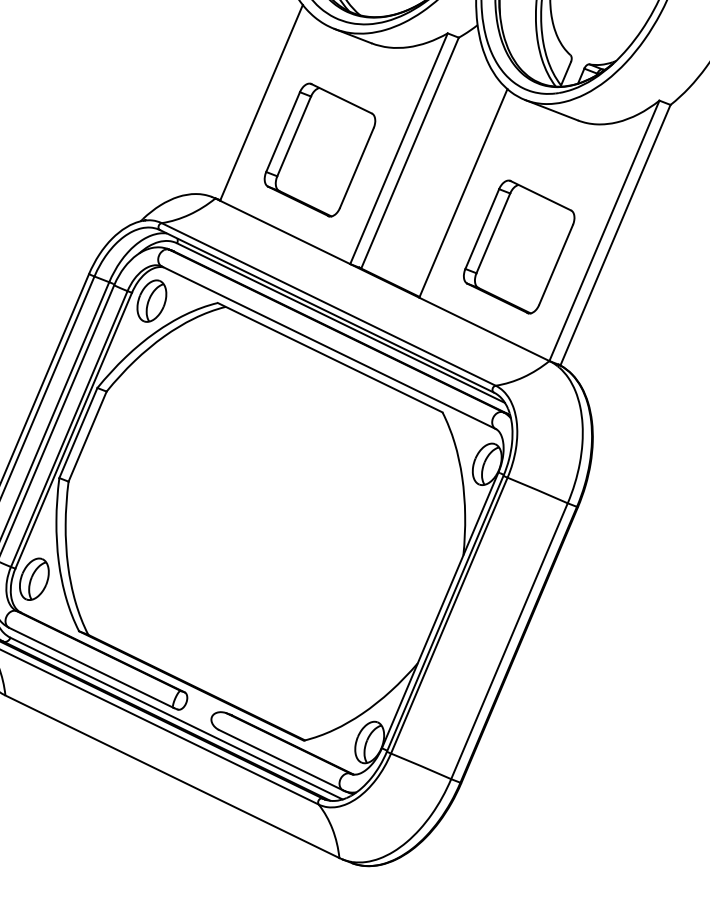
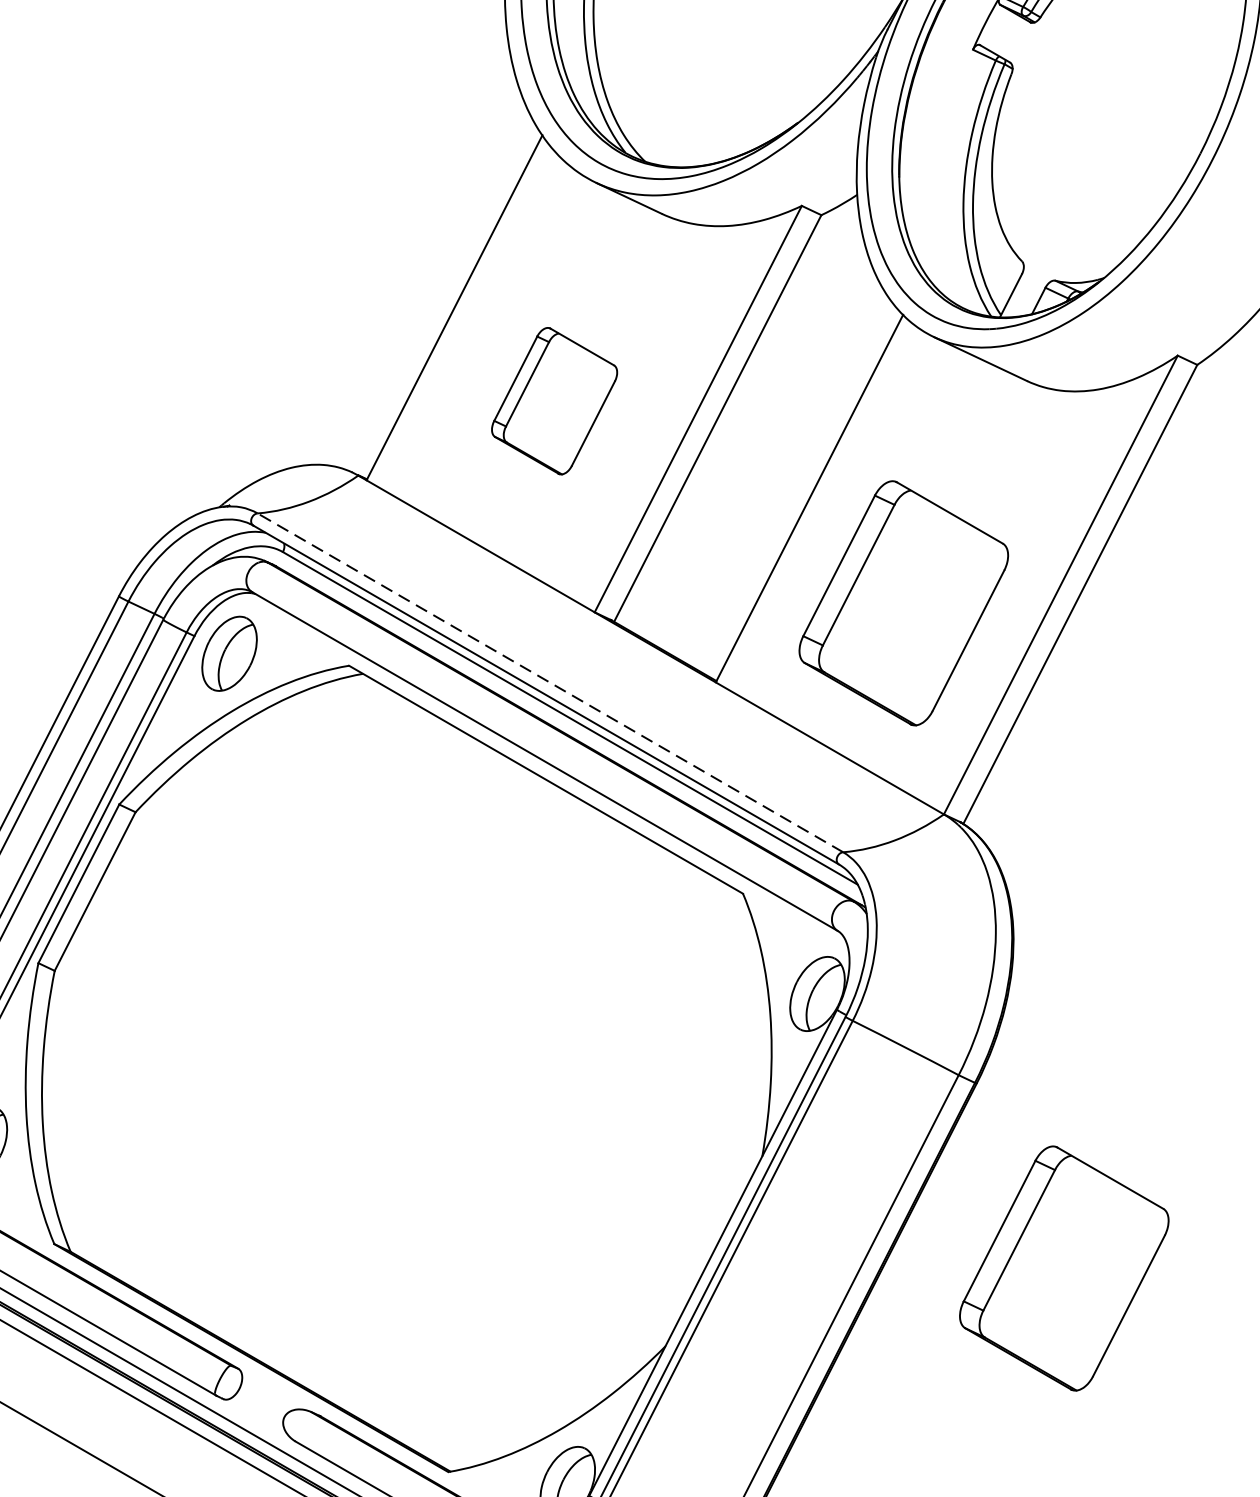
part: (319, 149) -> (553, 400), size x0.6
line: (328, 304) -> (549, 682), solid -> dashed
part: (633, 604) -> (1064, 1267), added

